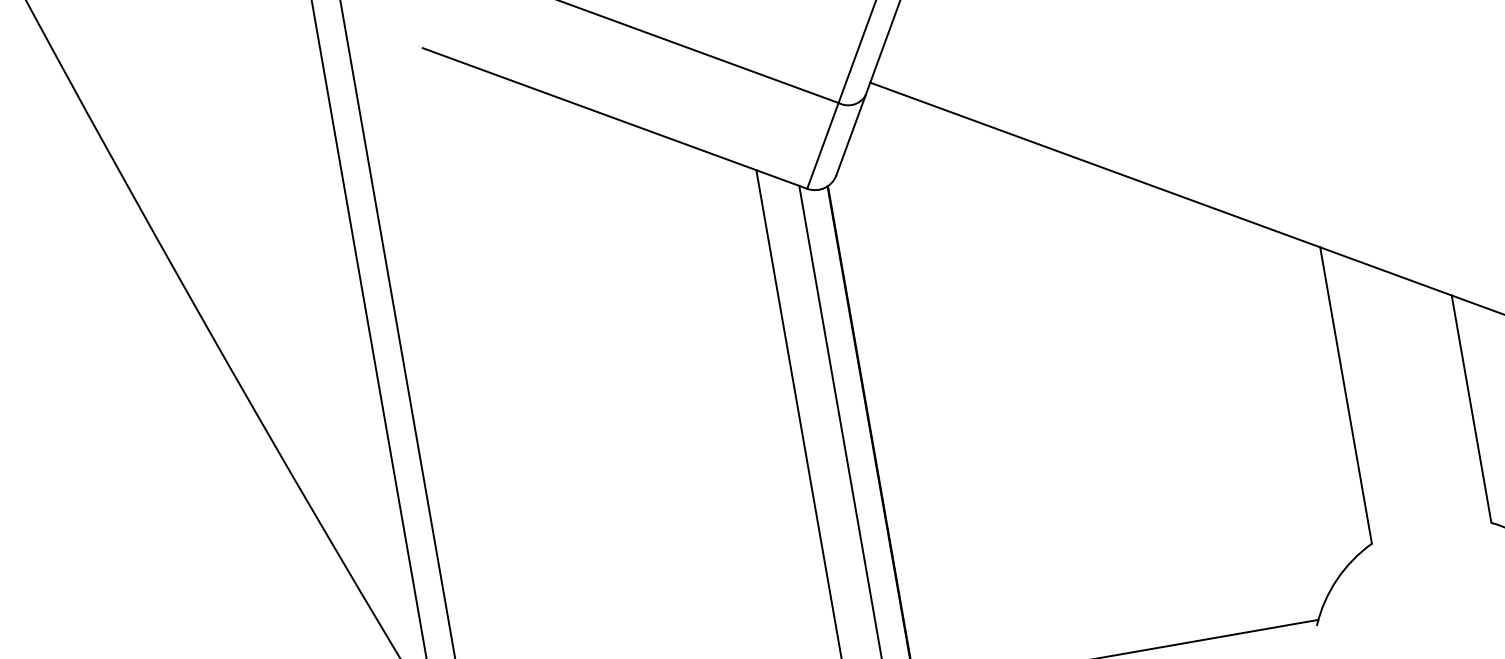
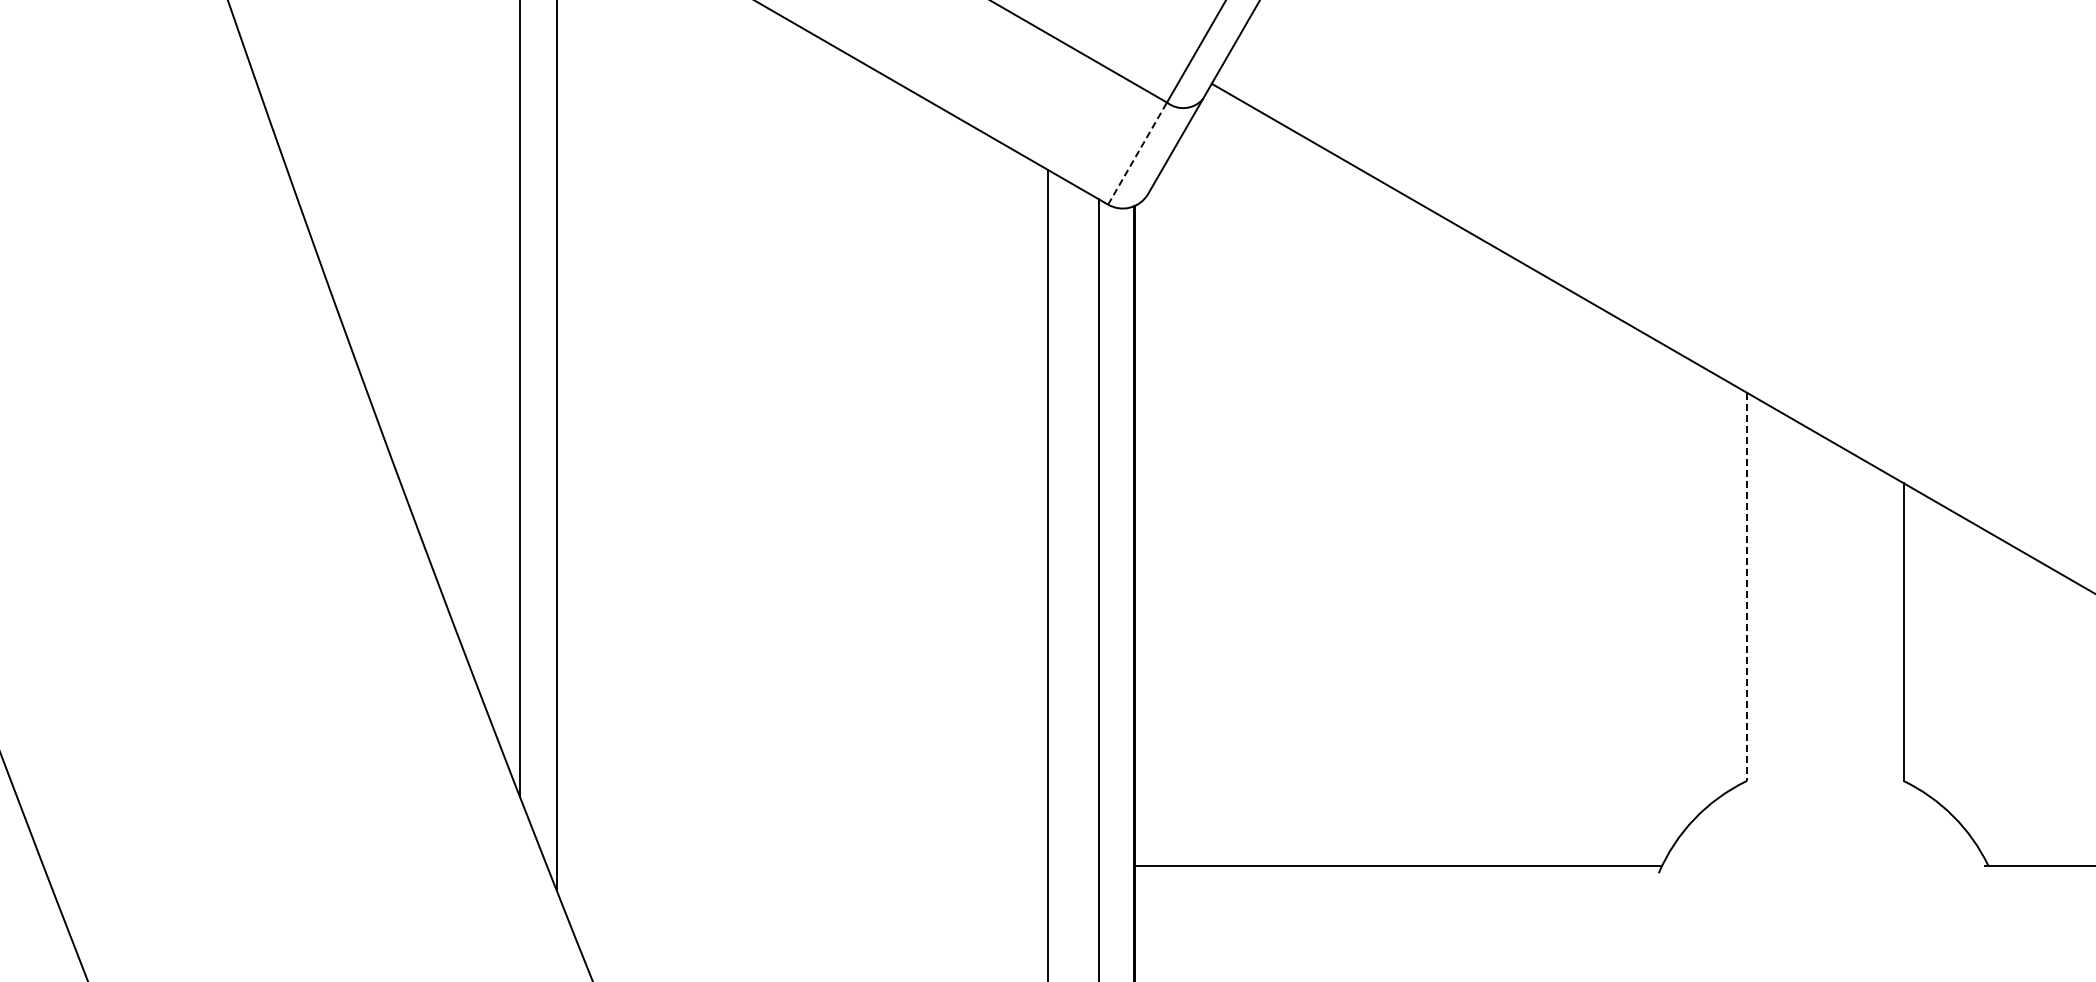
line: (822, 145) -> (1137, 153), solid -> dashed
line: (1346, 395) -> (1747, 587), solid -> dashed

